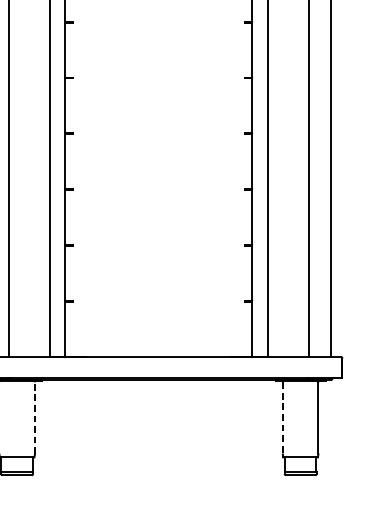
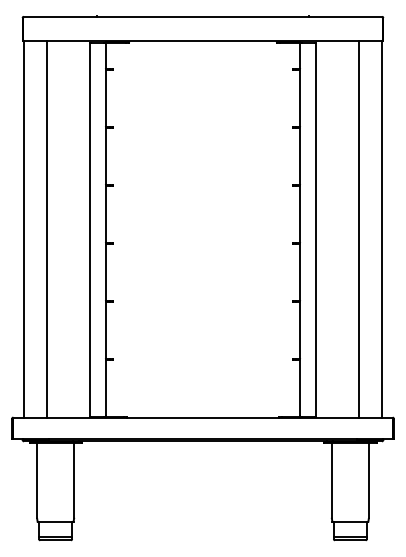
line: (35, 417) -> (74, 480), dashed -> solid
line: (282, 418) -> (331, 481), dashed -> solid

